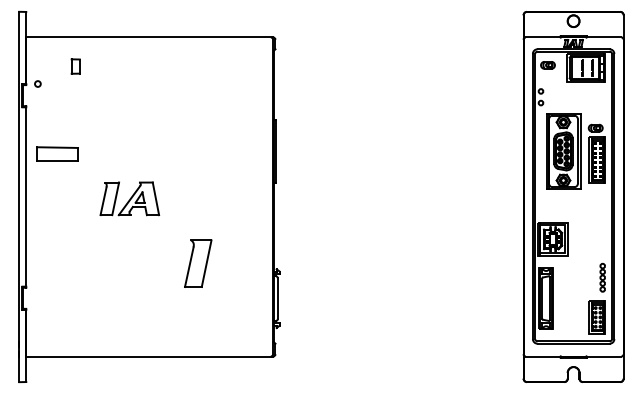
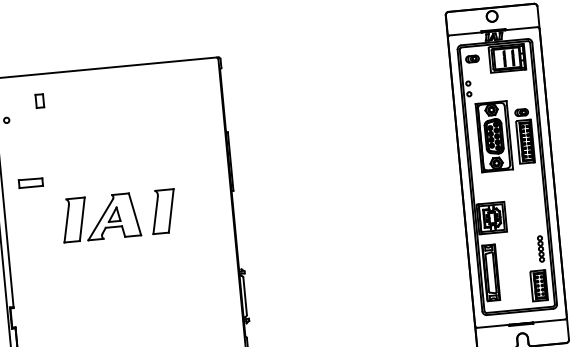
part: (57, 154) -> (30, 183), size x0.62
part: (129, 198) -> (100, 217), size x1.43
part: (198, 263) -> (163, 211), moved

